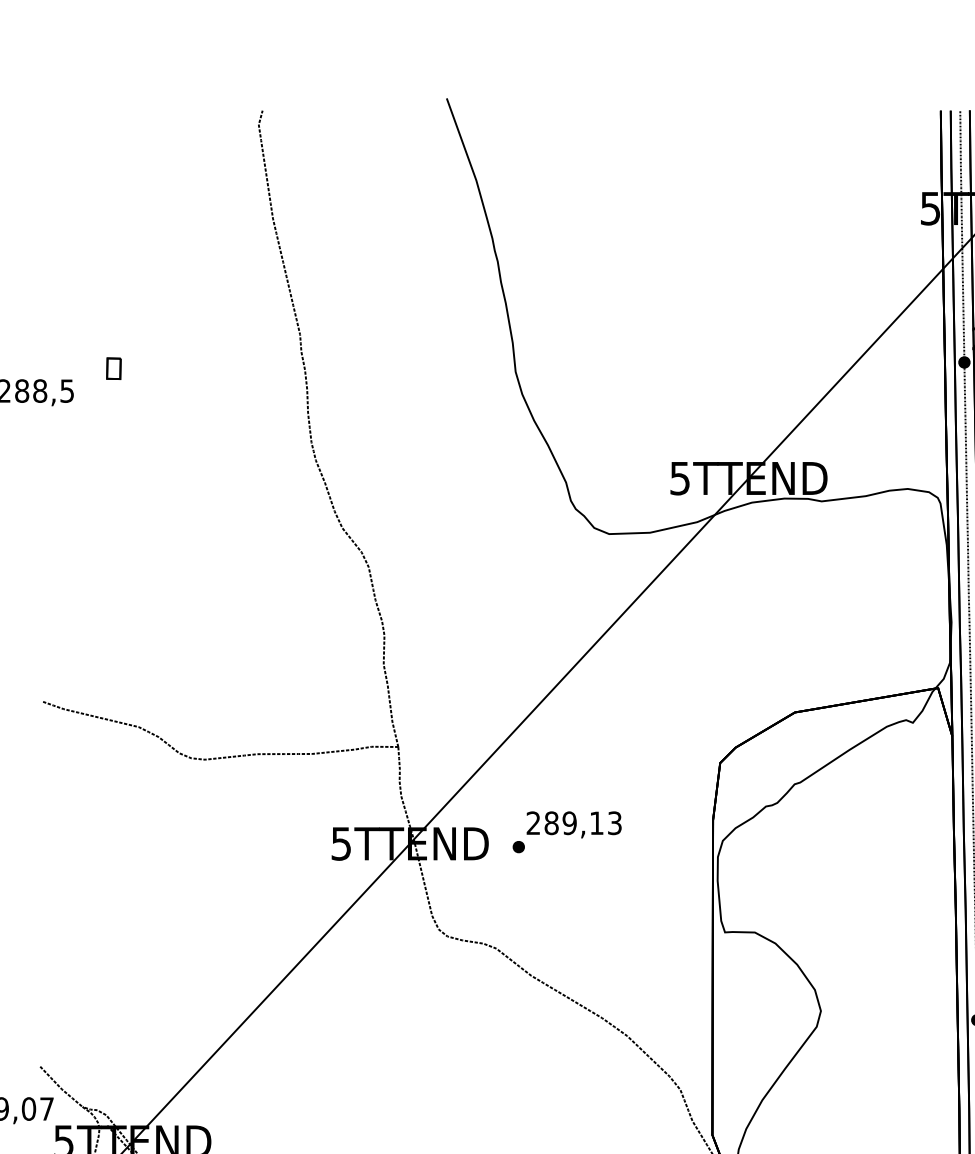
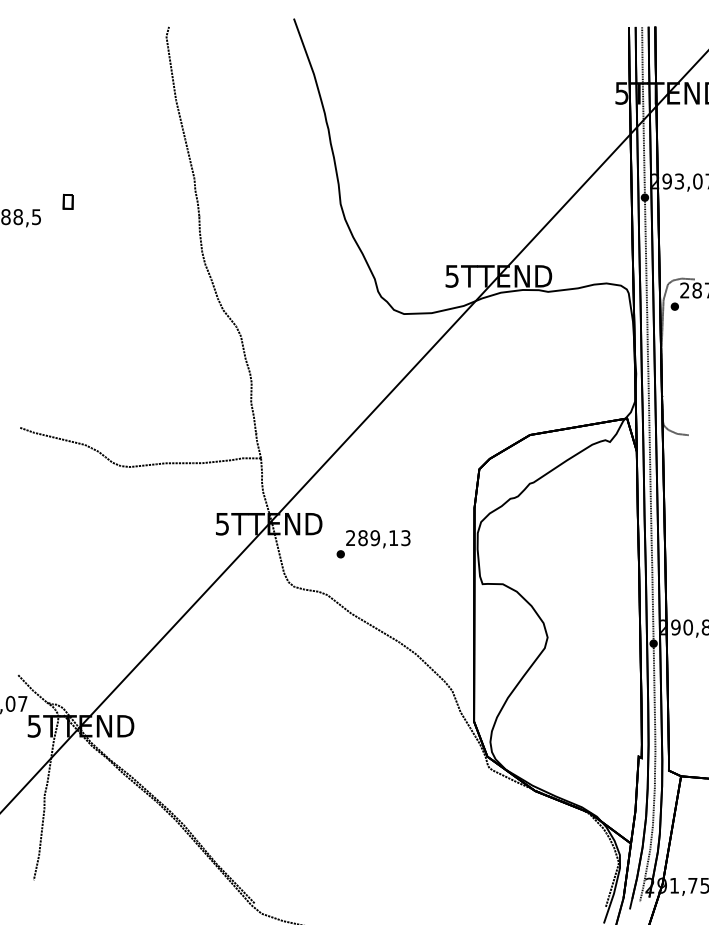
text: (567, 832) -> (373, 544), moved

